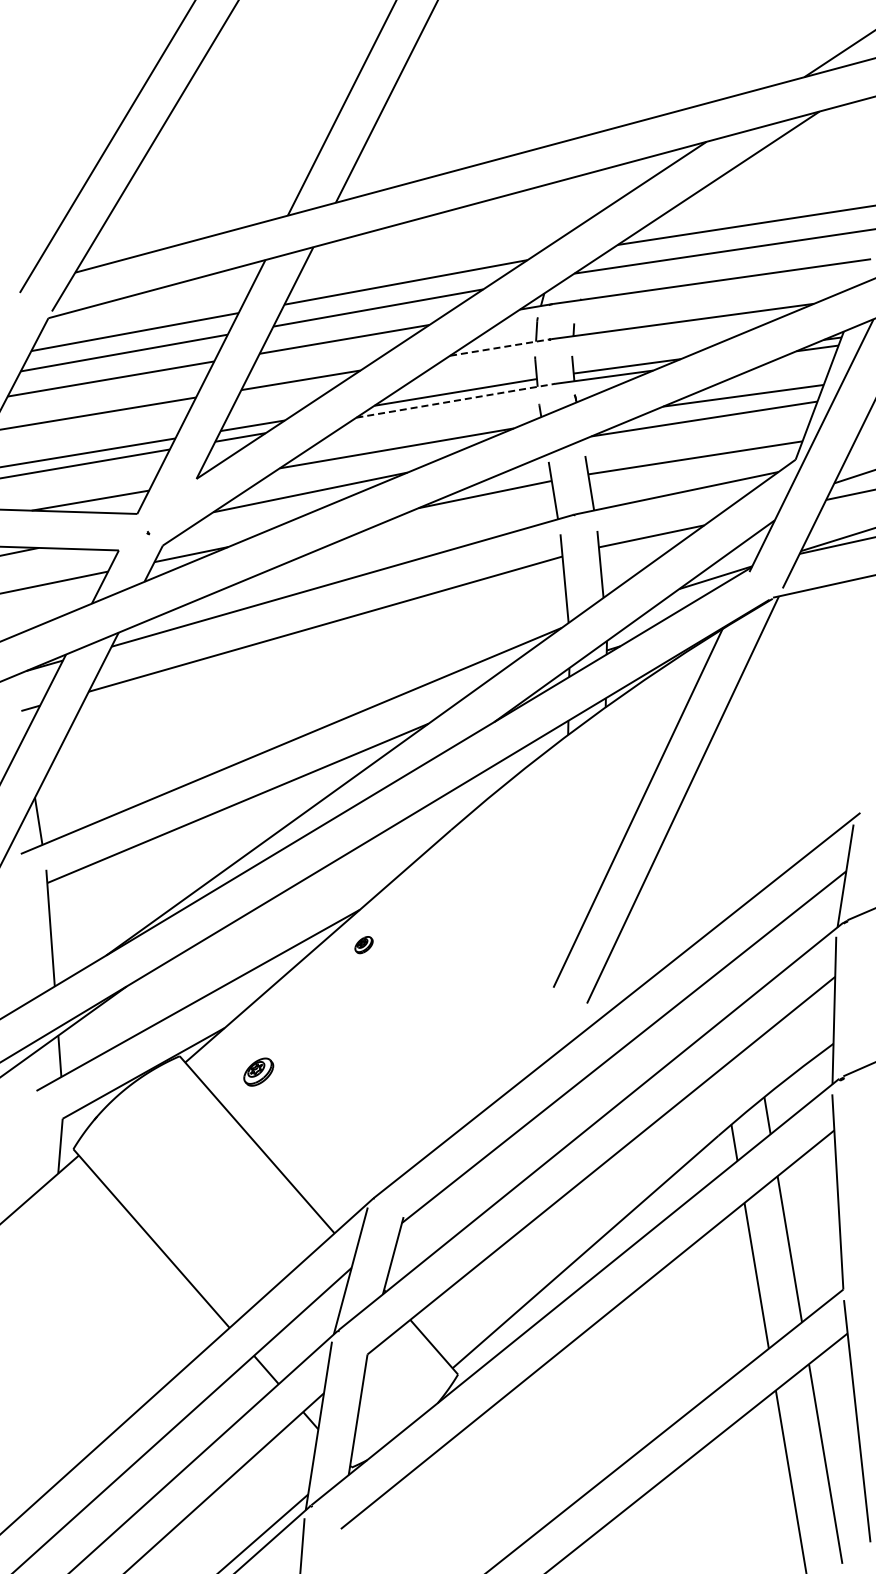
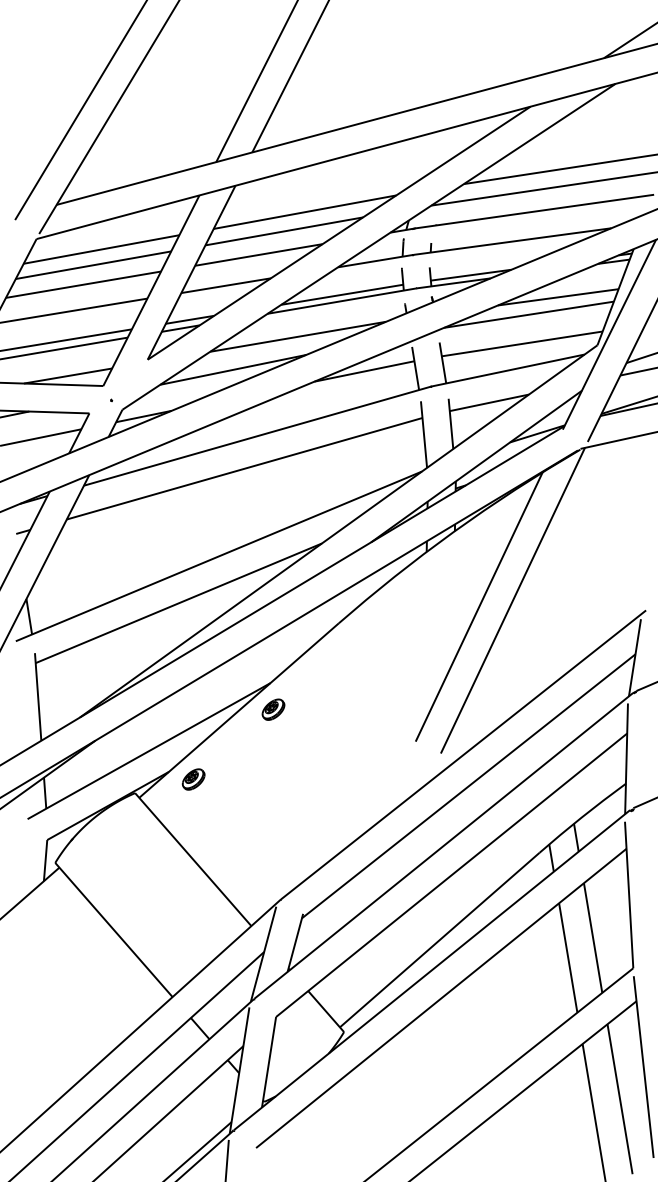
line: (500, 347) -> (375, 261), dashed -> solid
line: (455, 400) -> (342, 300), dashed -> solid
part: (363, 944) -> (273, 709), size x1.67
part: (258, 1071) -> (193, 779), moved

